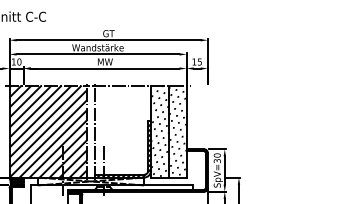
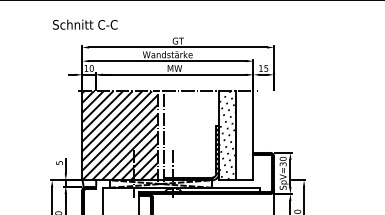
hatch: (177, 132) -> (244, 136), removed
hatch: (17, 180) -> (89, 183), removed

